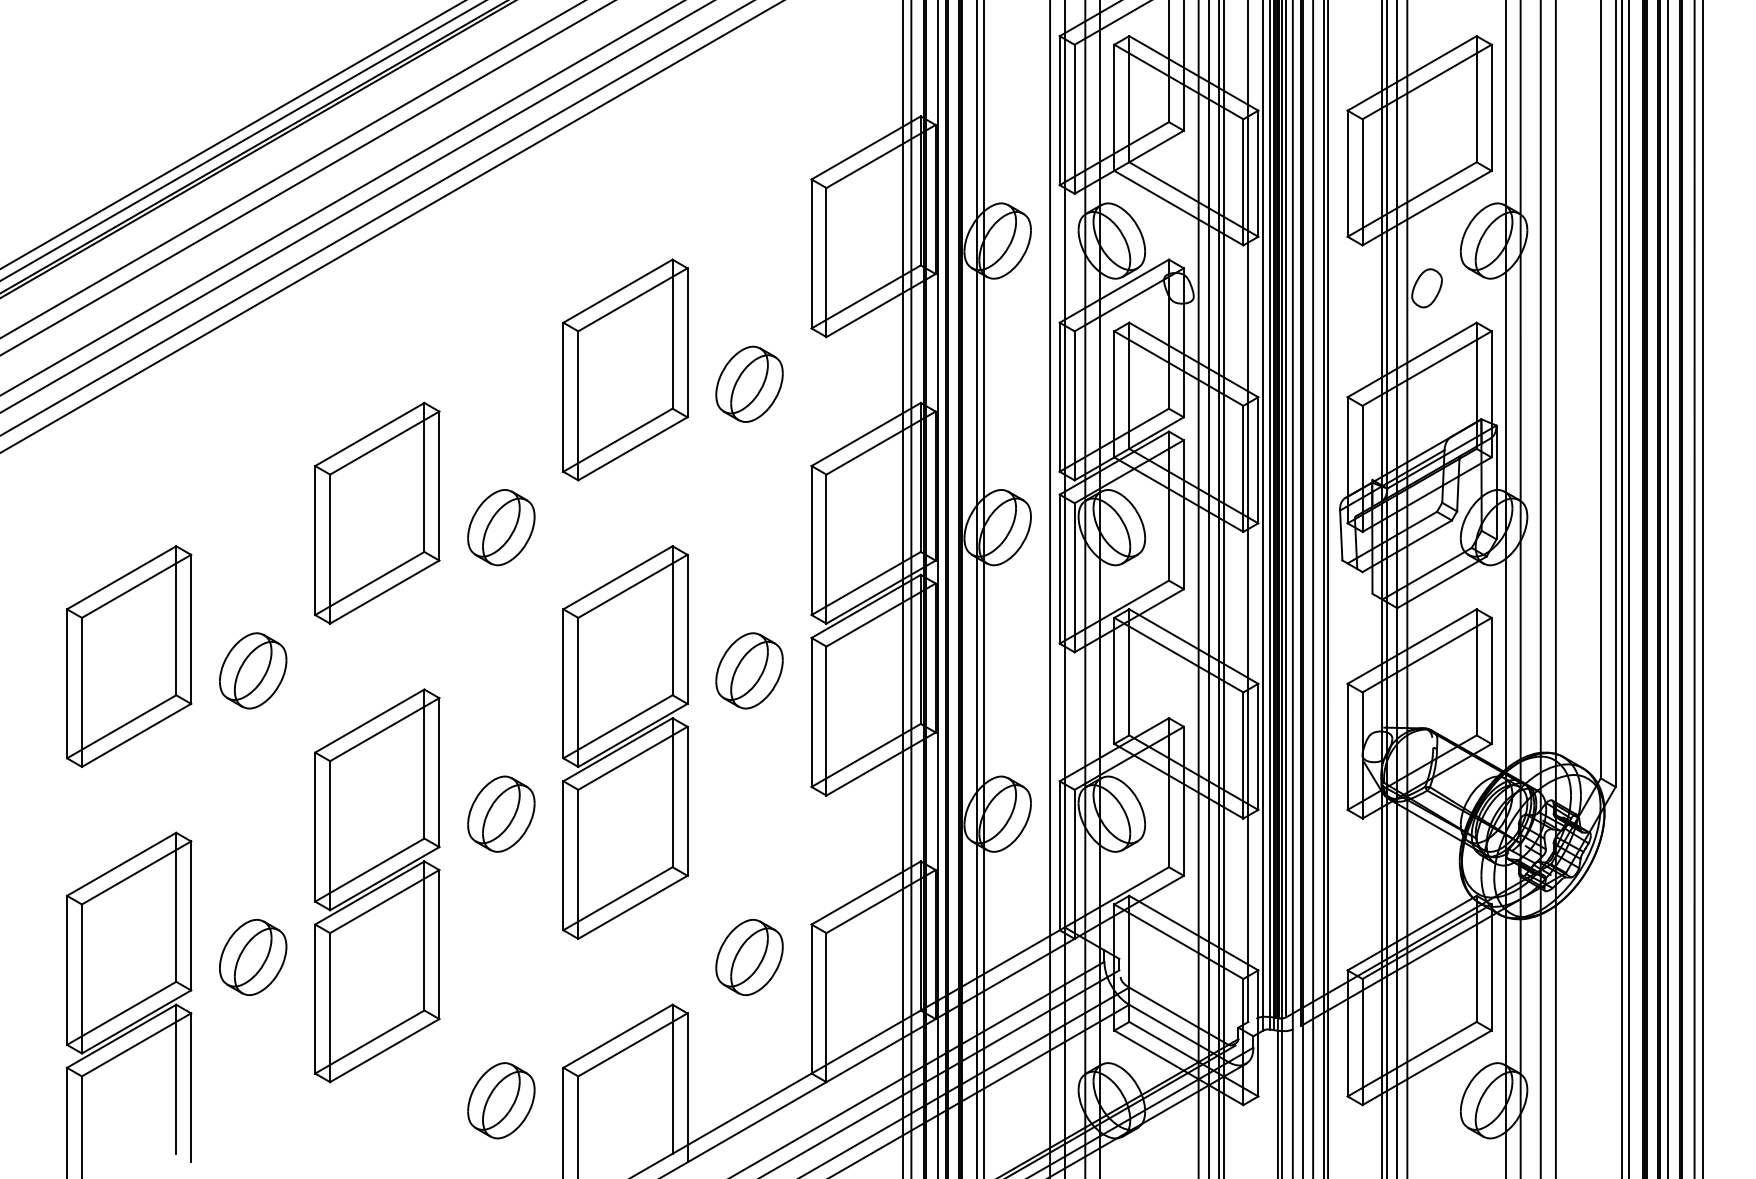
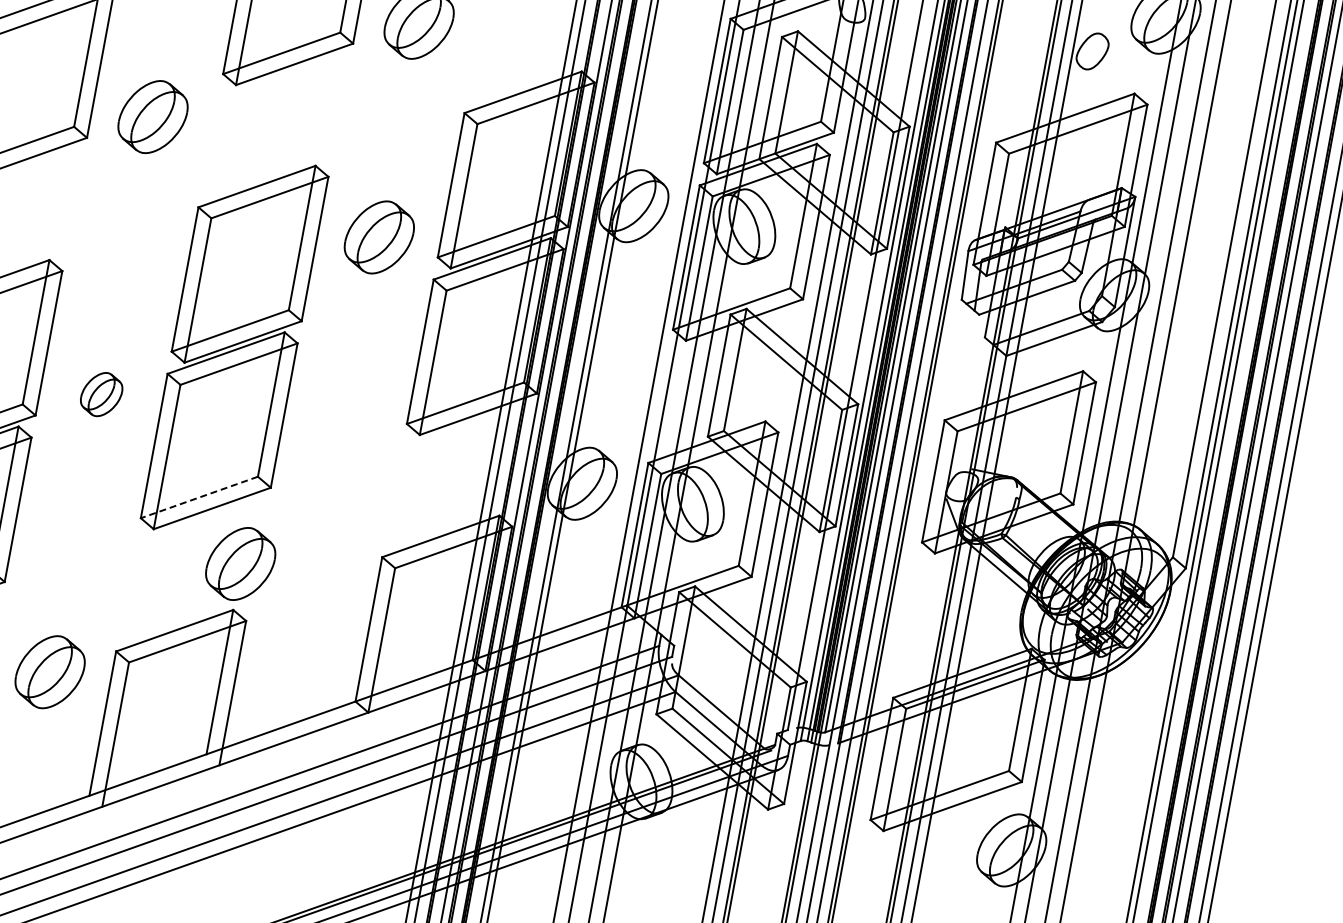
part: (749, 670) -> (379, 237), moved
part: (501, 813) -> (101, 394), size x0.6
line: (617, 898) -> (198, 497), solid -> dashed
part: (749, 957) -> (240, 564), moved

